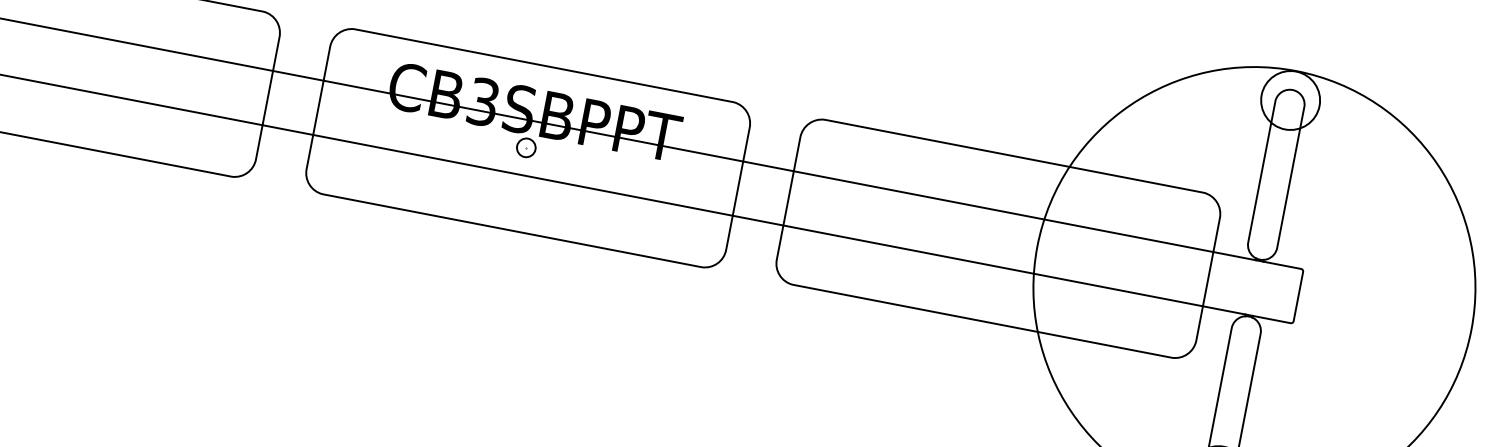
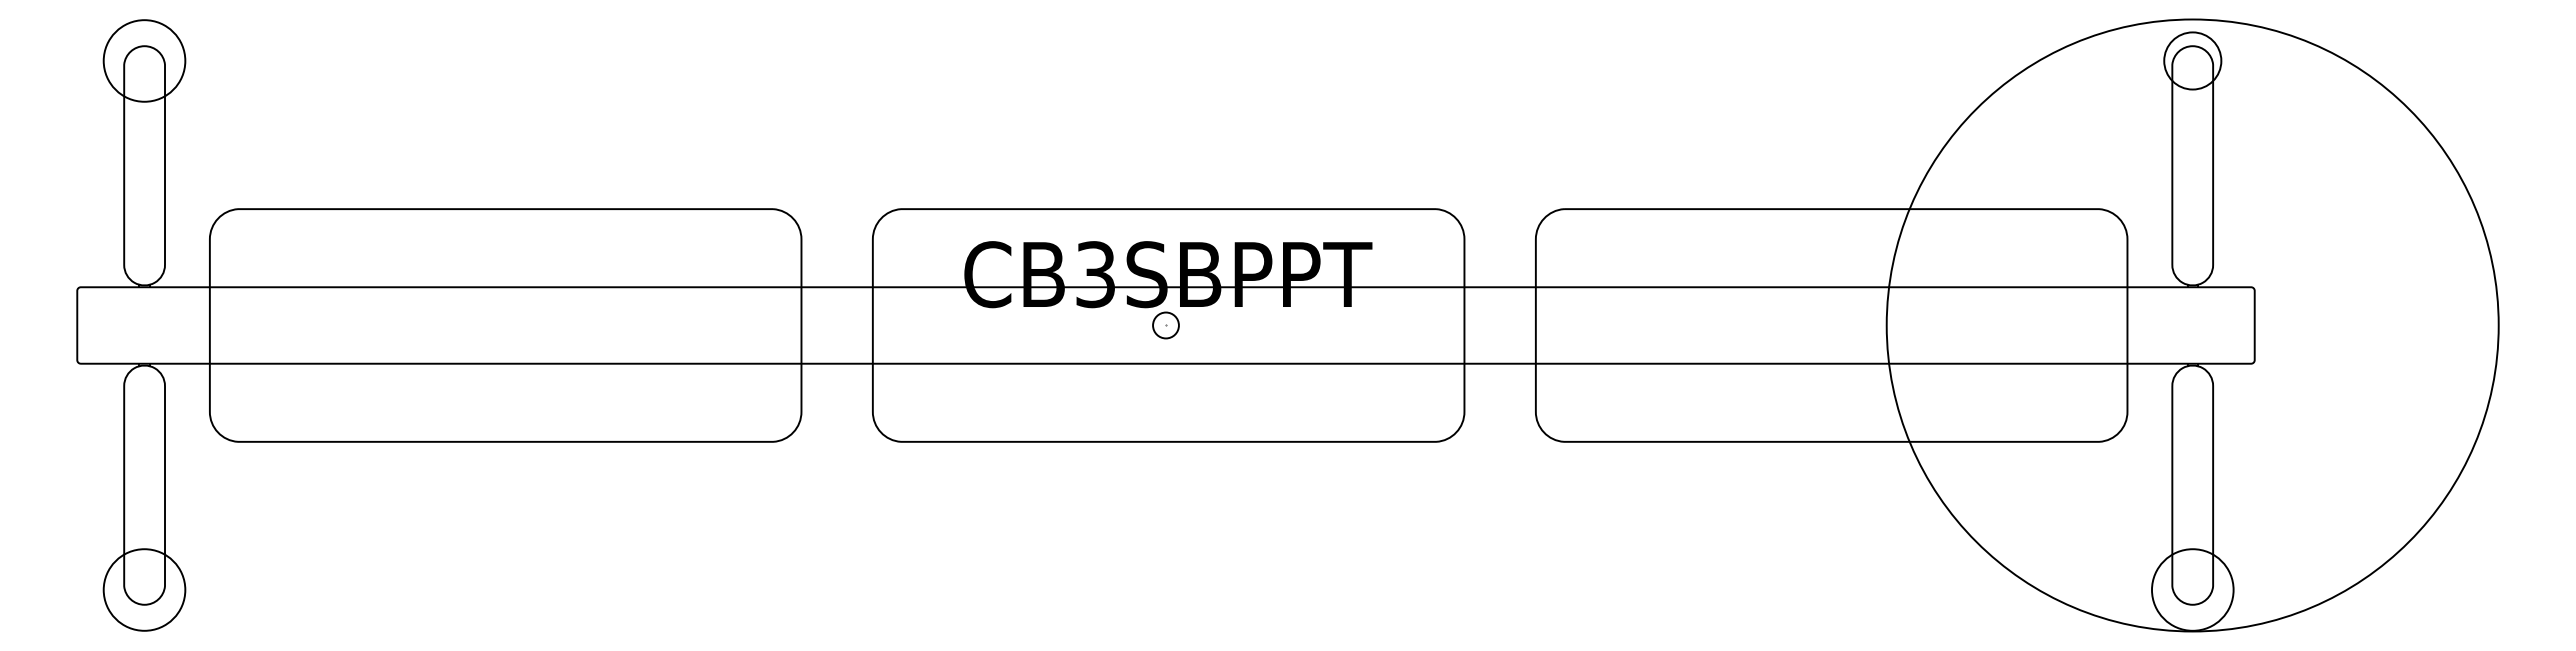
circle: (1290, 100) -> (2192, 60), size x0.7

